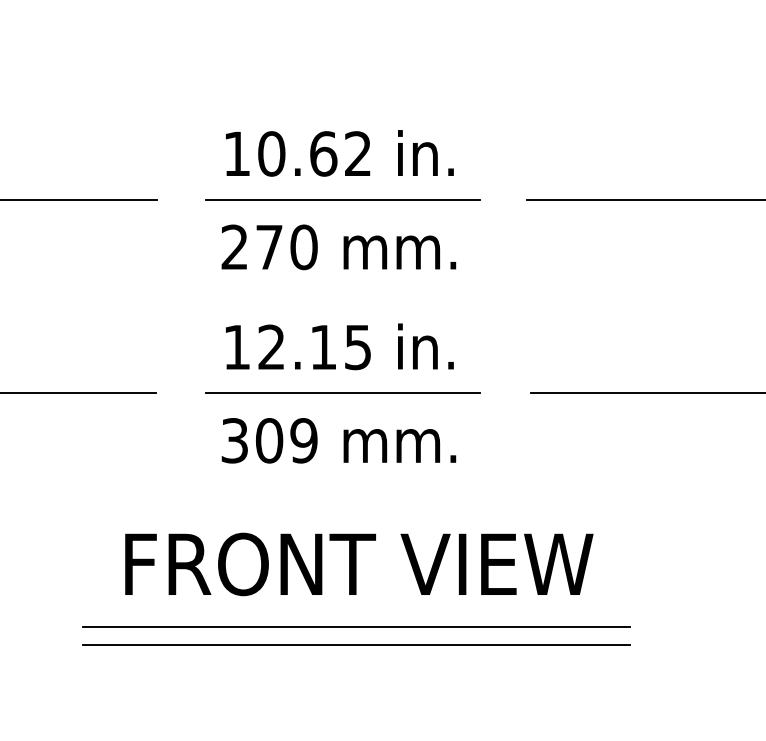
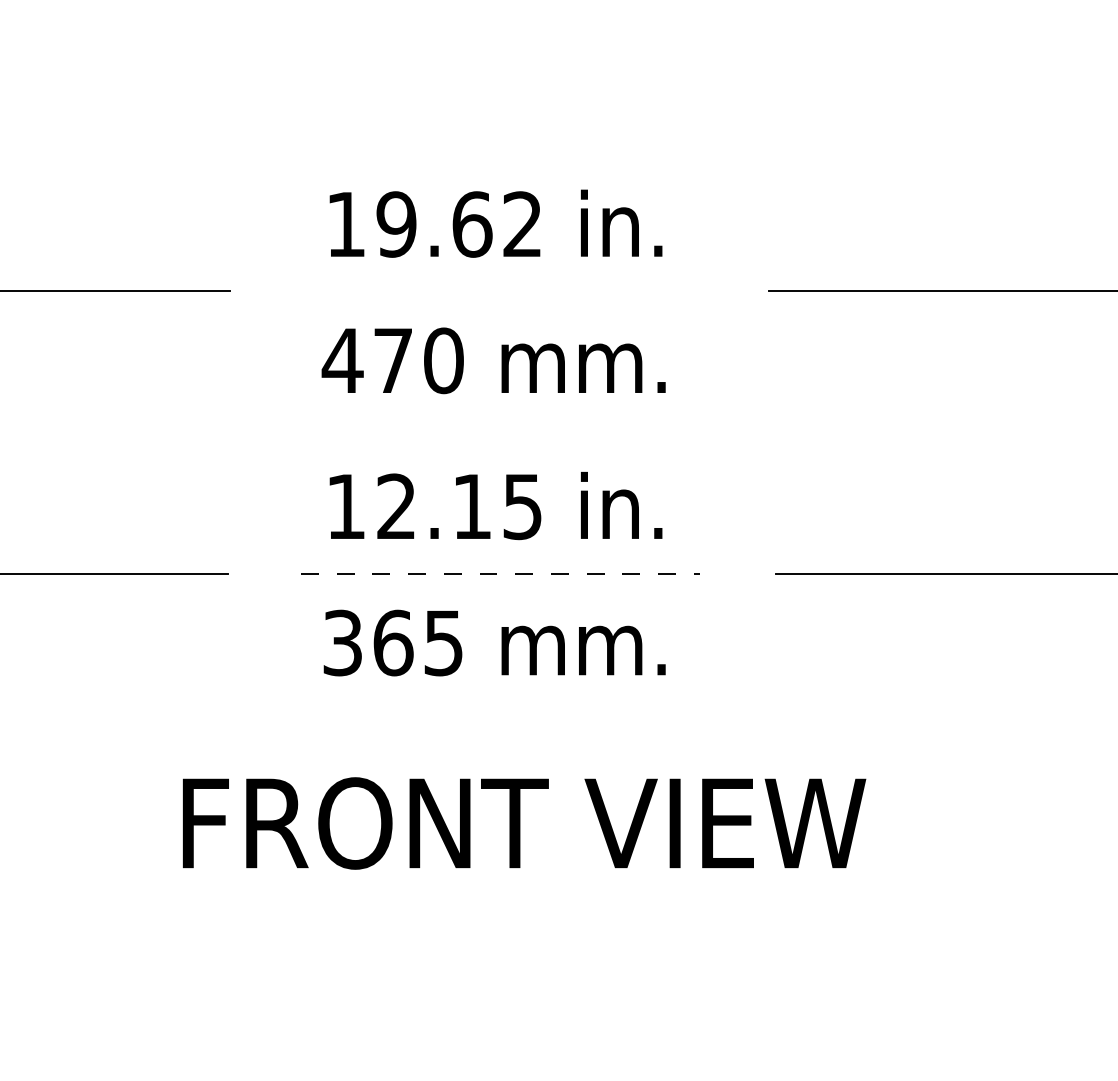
text: (271, 153) -> (396, 223), 10.62 -> 19.62
line: (342, 199) -> (499, 290), removed
text: (234, 246) -> (342, 359), 270 -> 470
line: (342, 393) -> (499, 574), solid -> dashed
text: (286, 440) -> (418, 642), 309 -> 365
line: (356, 627) -> (520, 915), removed
line: (356, 644) -> (520, 940), removed

